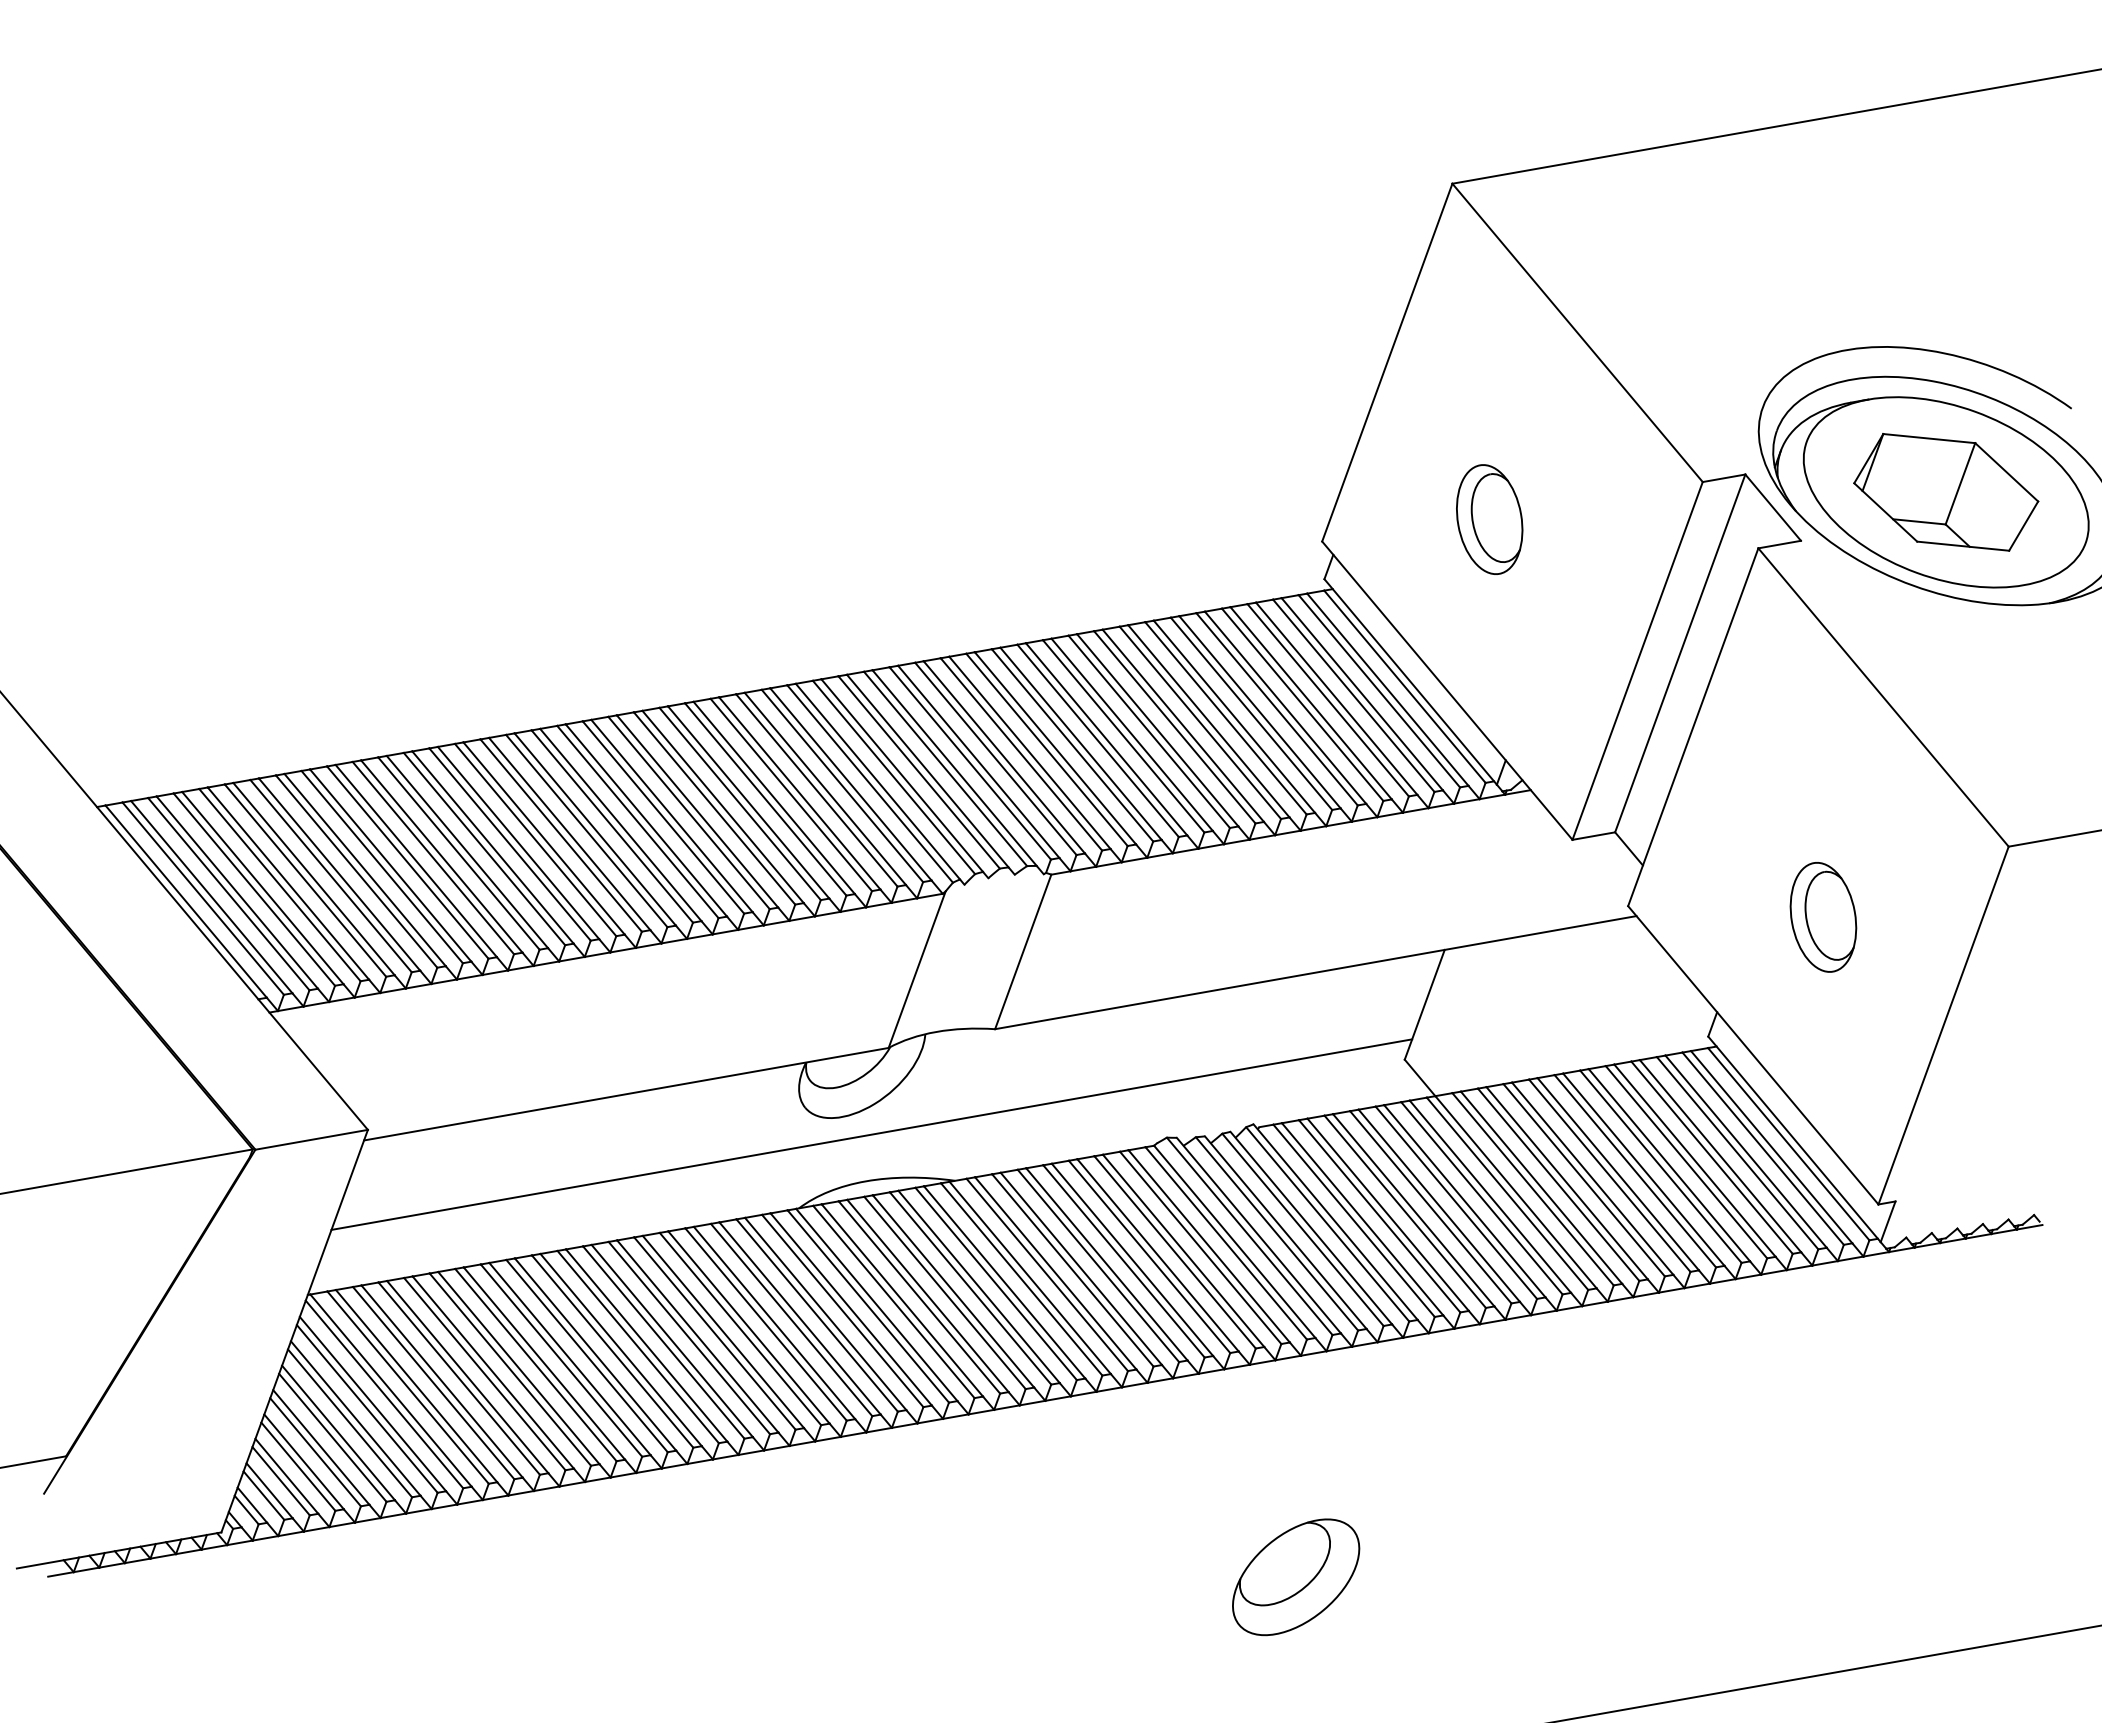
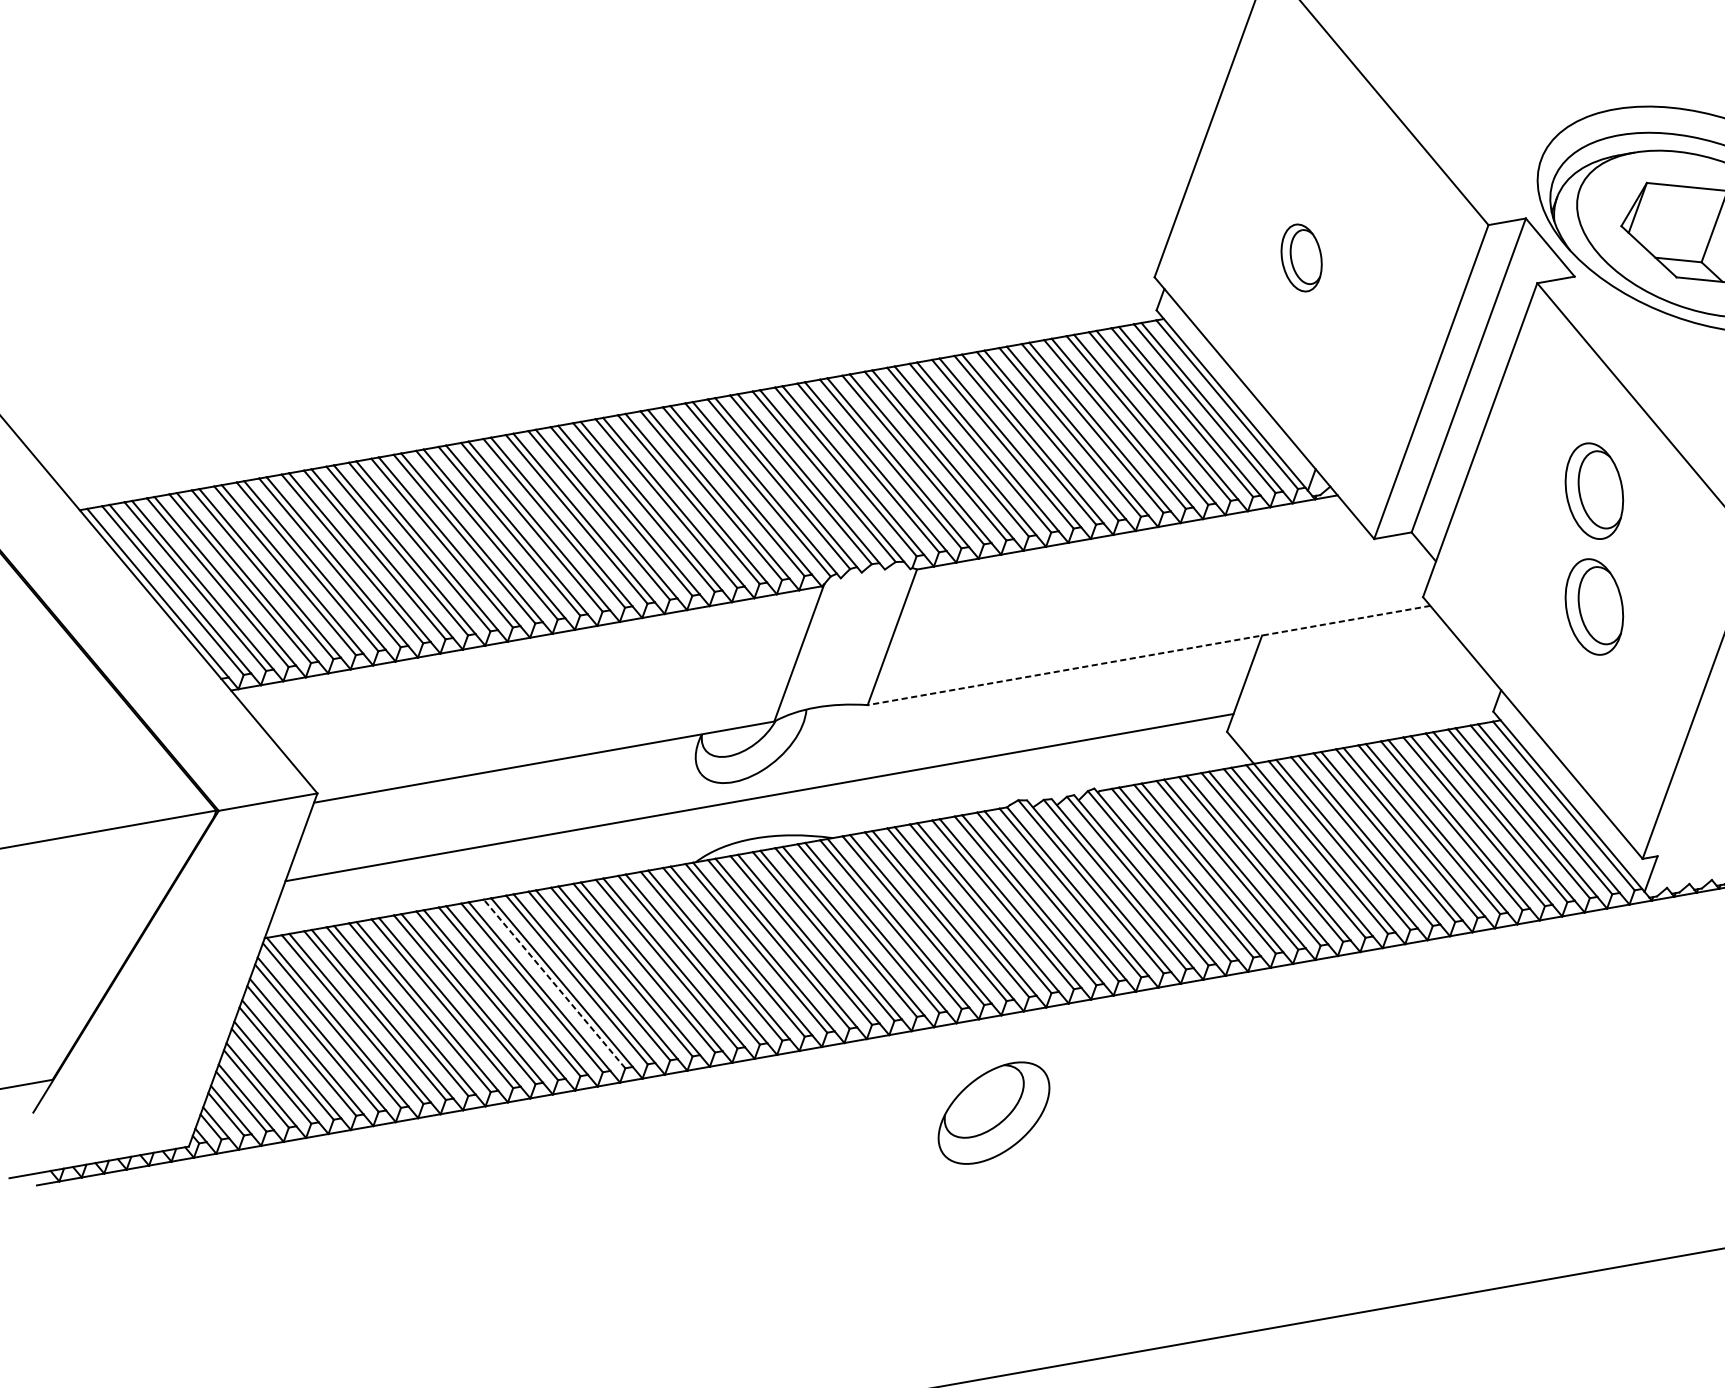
part: (1489, 519) -> (1301, 257), size x0.7
part: (1823, 785) -> (1594, 491), added
line: (1315, 972) -> (1148, 655), solid -> dashed
line: (637, 1346) -> (553, 983), solid -> dashed
part: (1296, 1577) -> (994, 1113), moved

